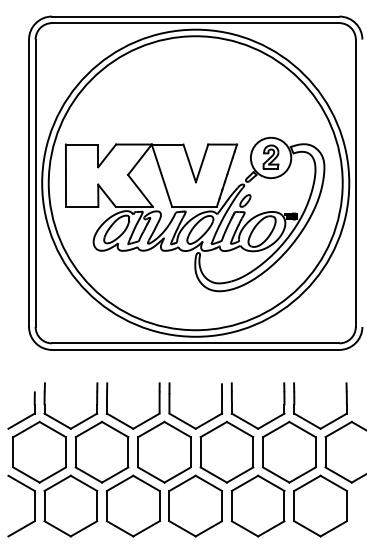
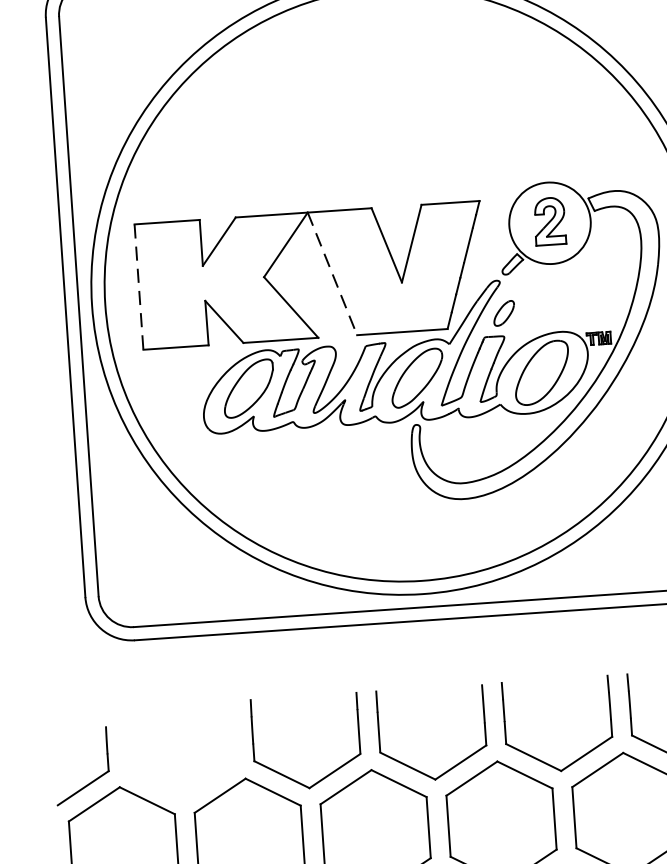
line: (161, 175) -> (331, 273), solid -> dashed
line: (65, 176) -> (138, 288), solid -> dashed
part: (62, 422) -> (165, 785), removed

